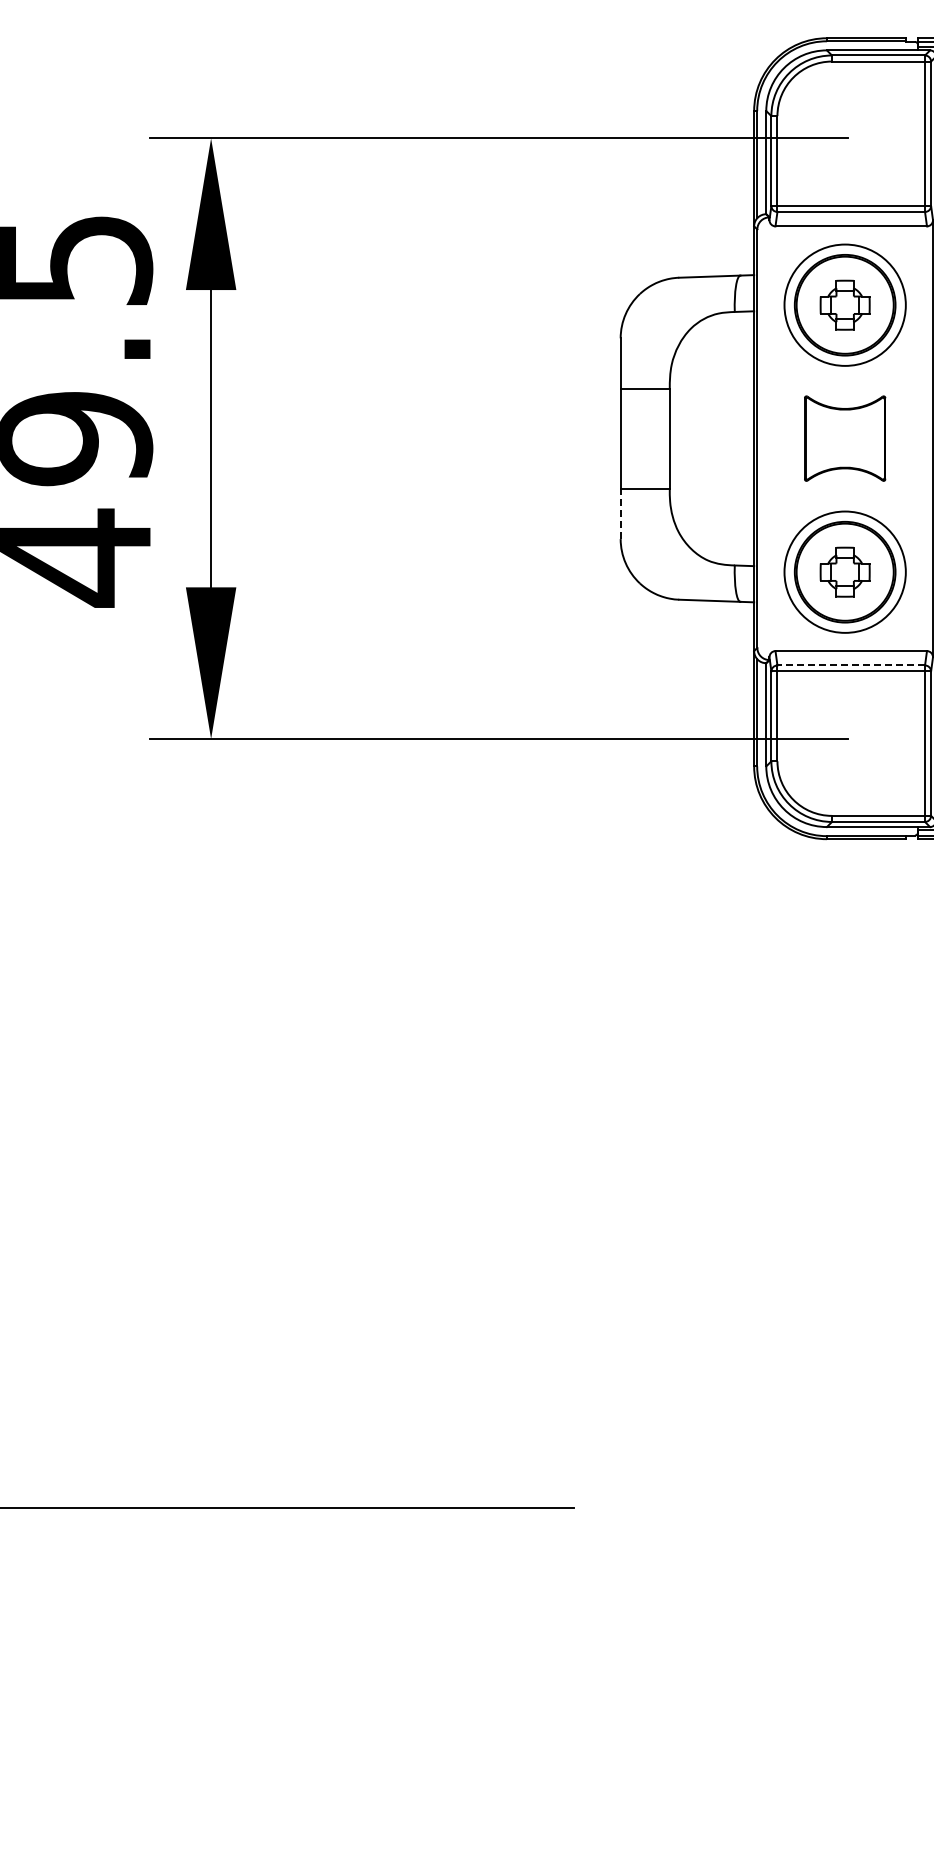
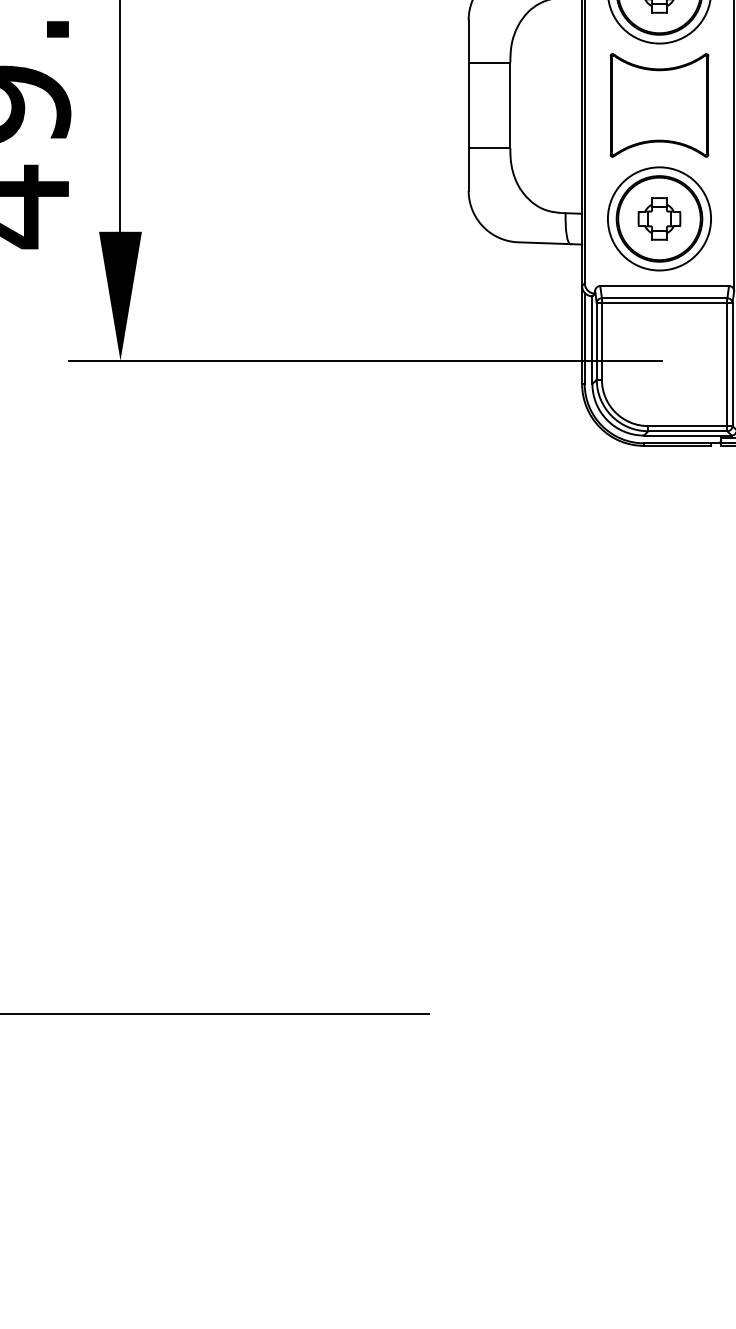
part: (844, 438) -> (658, 105), size x1.43
line: (620, 513) -> (468, 169), dashed -> solid
line: (851, 665) -> (664, 298), dashed -> solid

